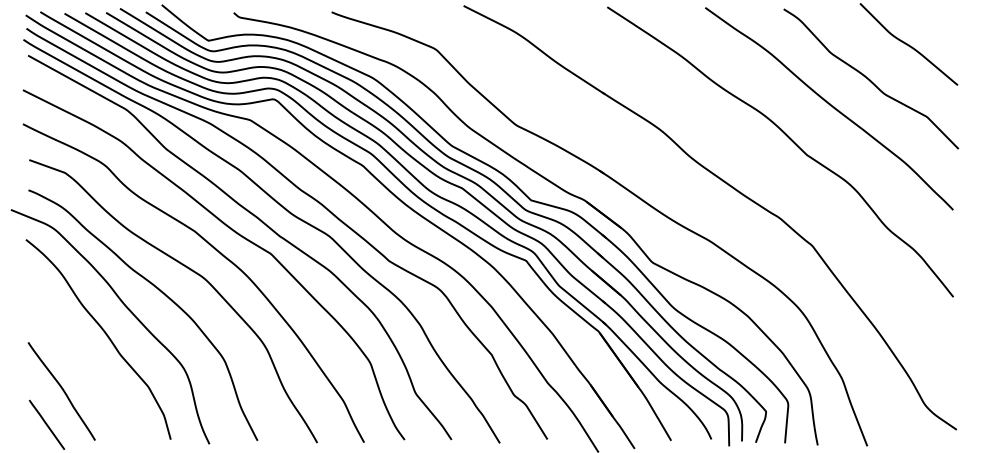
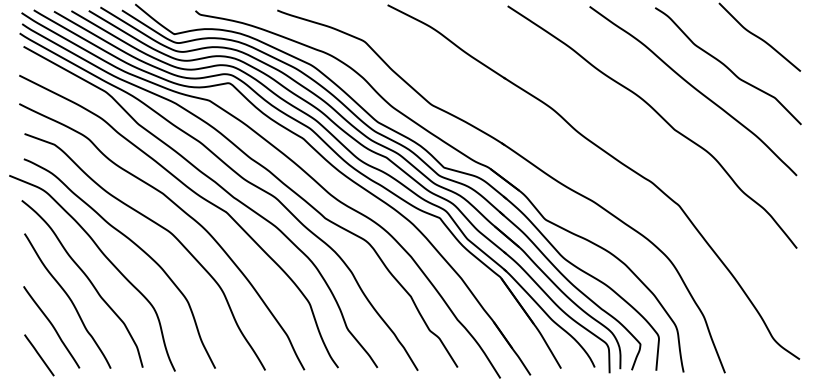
curve: (82, 357) -> (69, 299), added

